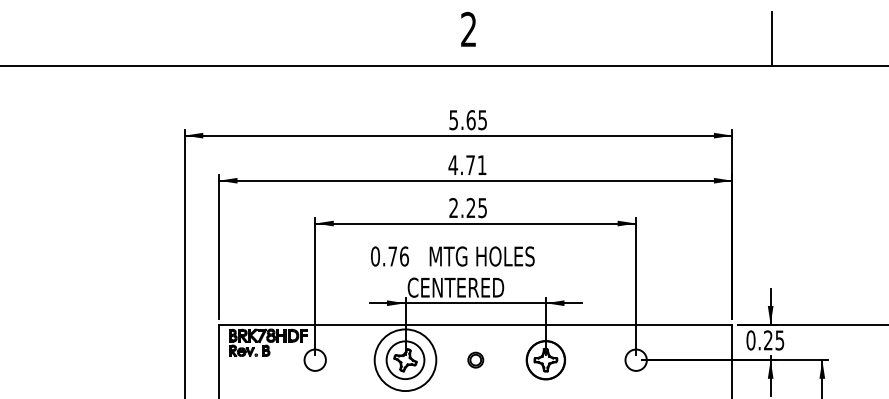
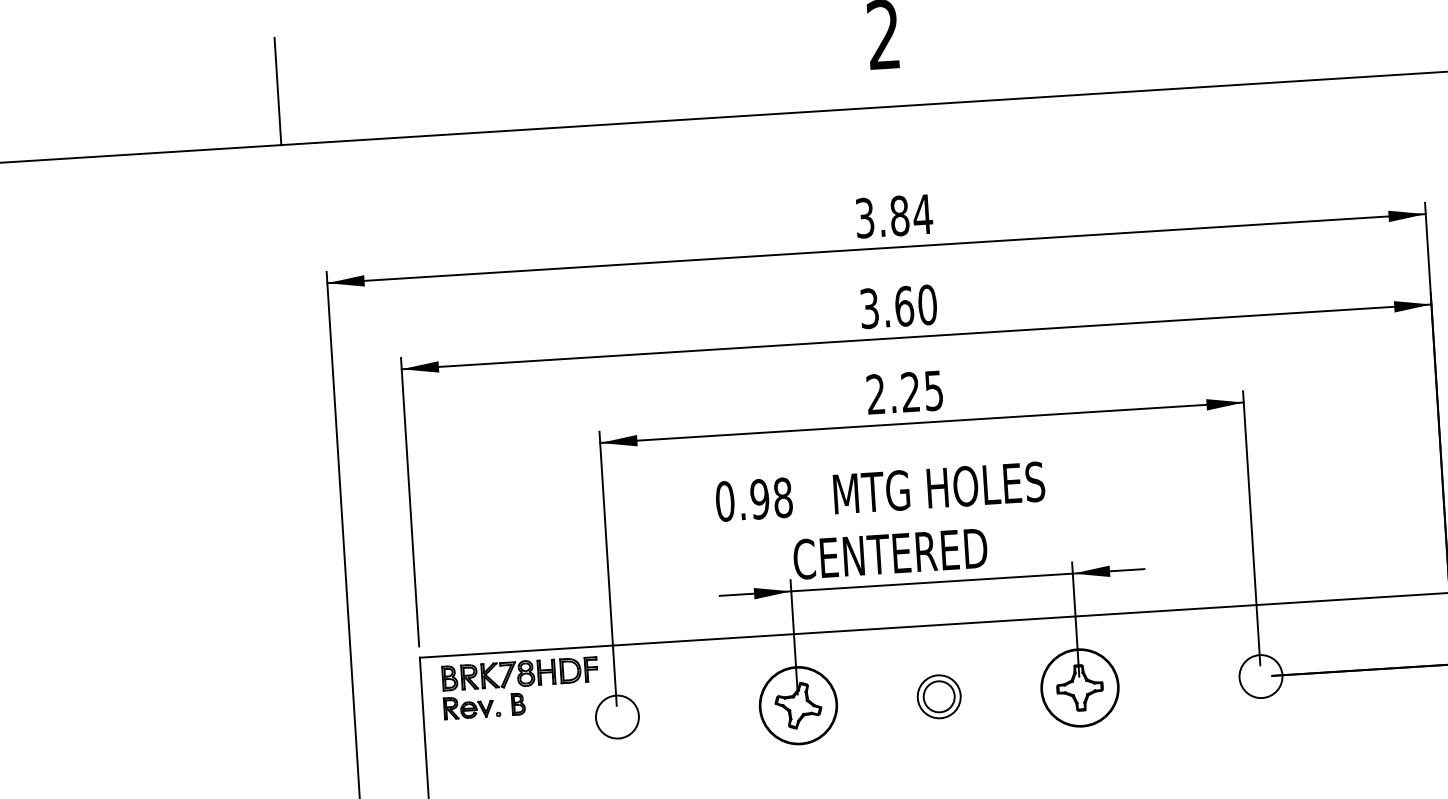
line: (166, 38) -> (278, 90), added
text: (468, 120) -> (894, 216), 5.65 -> 3.84
text: (467, 165) -> (898, 307), 4.71 -> 3.60
text: (398, 256) -> (771, 498), 0.76 -> 0.98
circle: (405, 359) -> (798, 704), size x0.62
part: (475, 359) -> (938, 695), size x1.43

